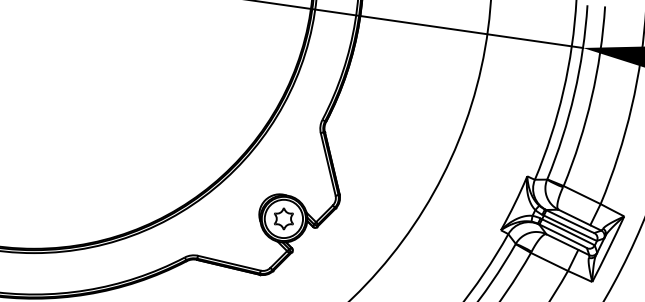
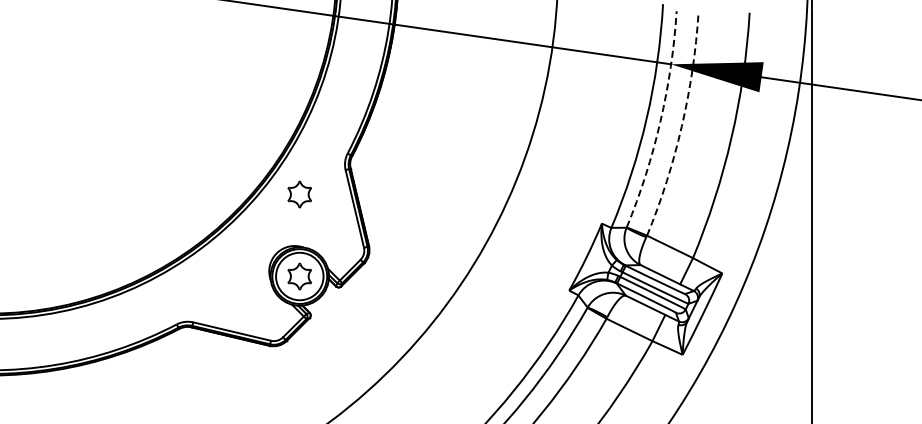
arc: (574, 94) -> (660, 121), solid -> dashed
arc: (591, 98) -> (681, 126), solid -> dashed
part: (283, 152) -> (299, 194), added

